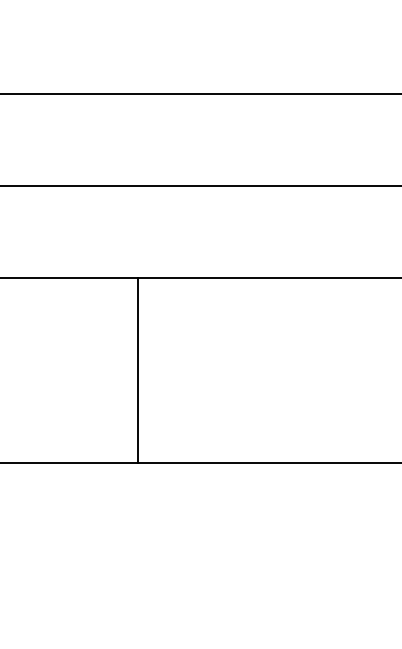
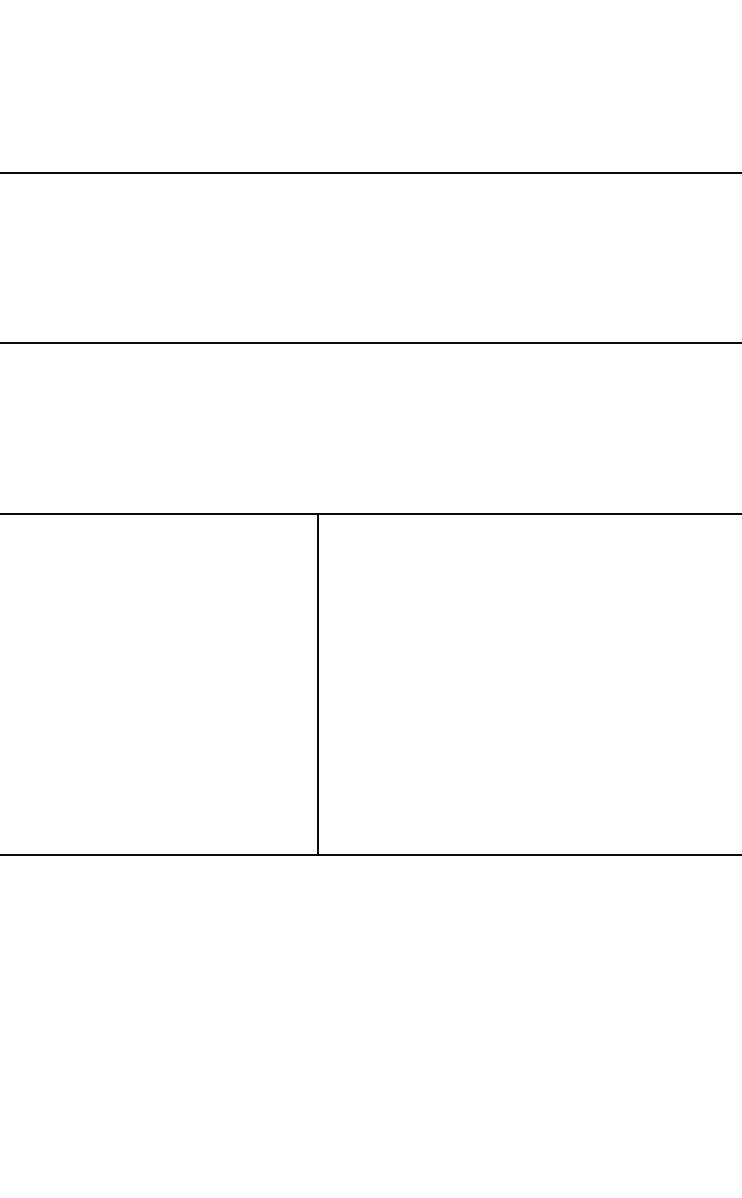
line: (138, 370) -> (318, 683), moved

